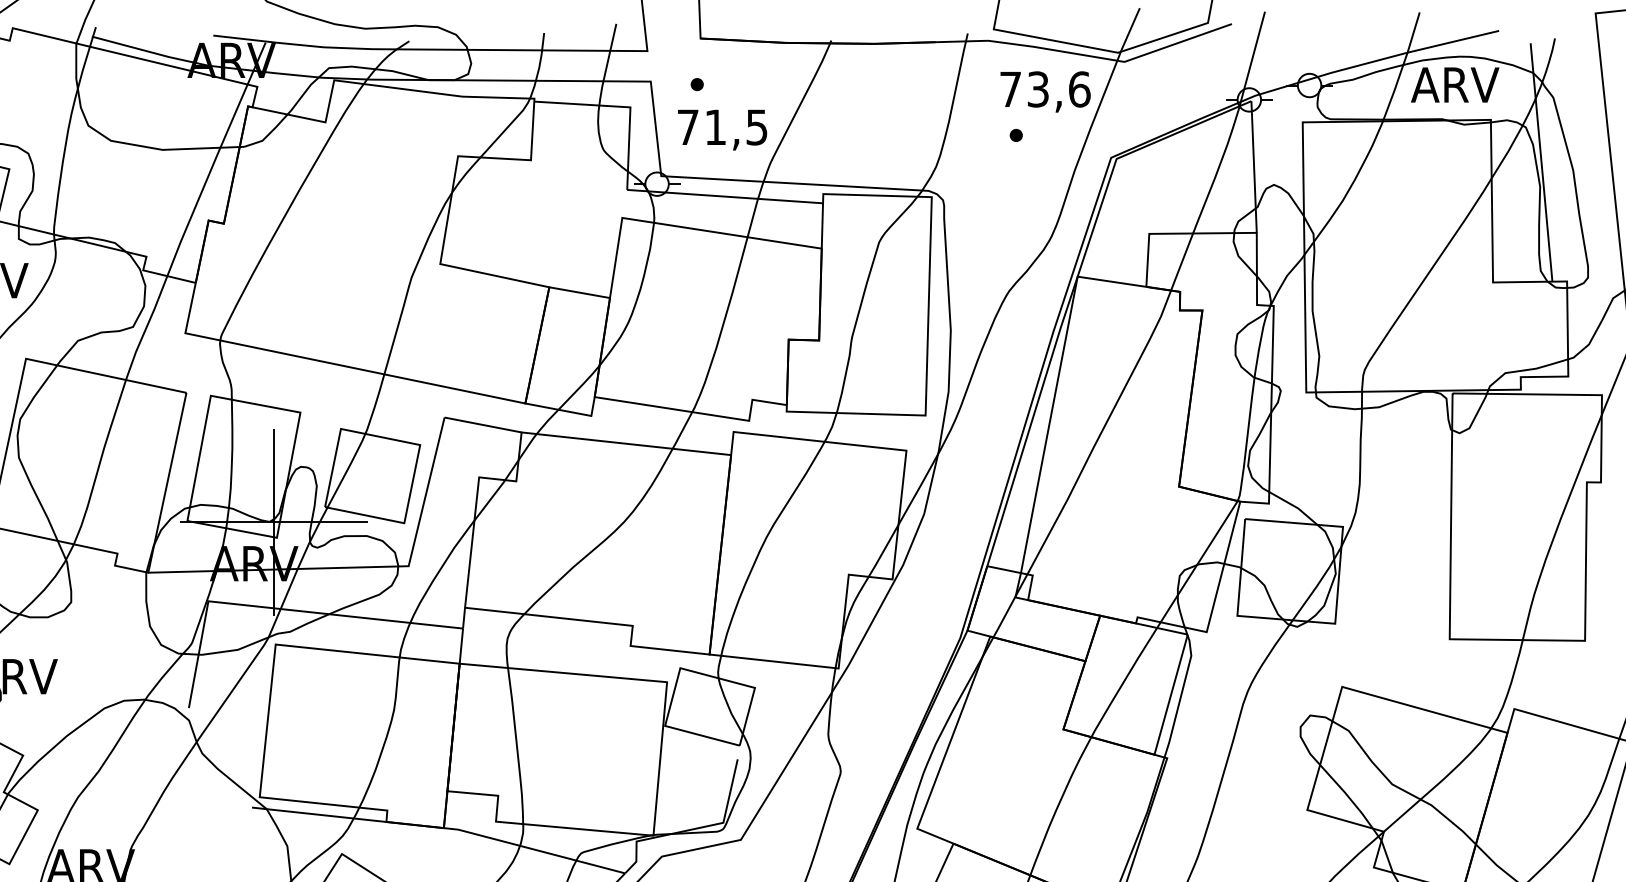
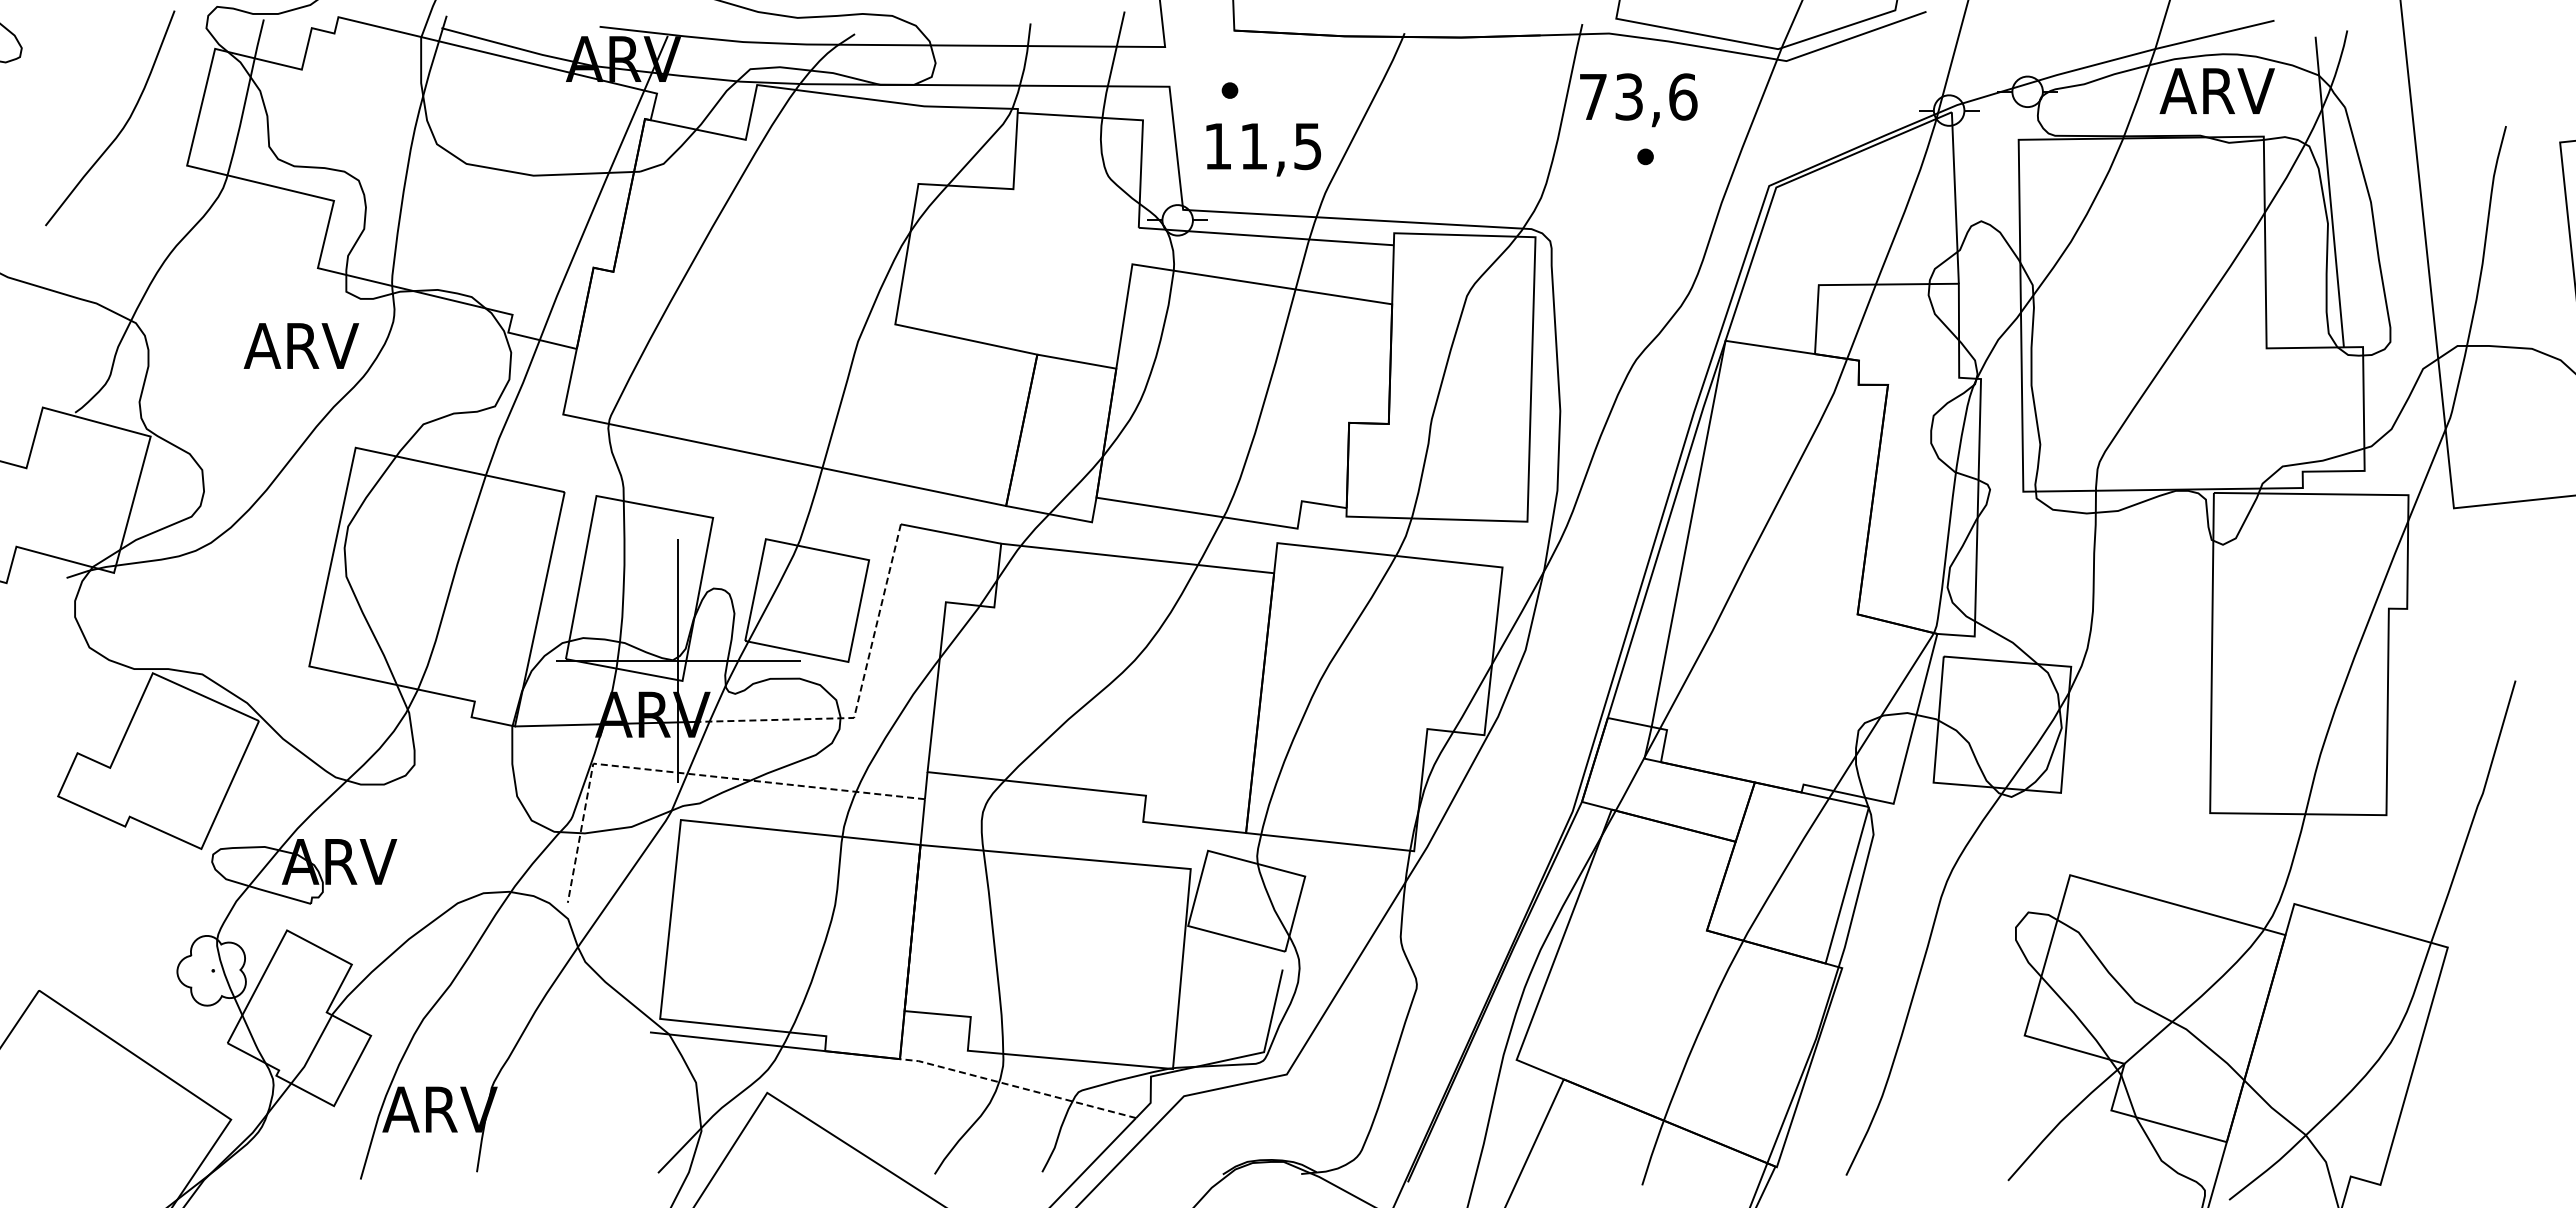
text: (1045, 92) -> (1638, 100), moved
text: (687, 127) -> (1217, 146), 71,5 -> 11,5
line: (412, 549) -> (859, 696), solid -> dashed
line: (280, 608) -> (687, 773), solid -> dashed
line: (534, 849) -> (1017, 1086), solid -> dashed

